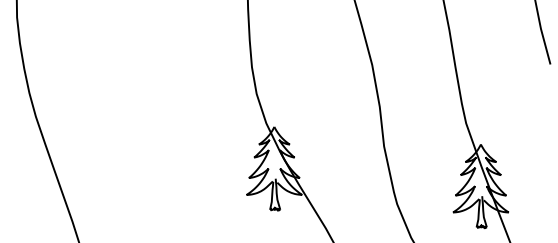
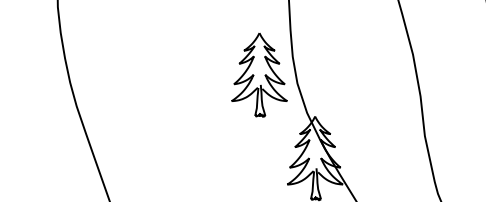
part: (218, 85) -> (259, 75), added

